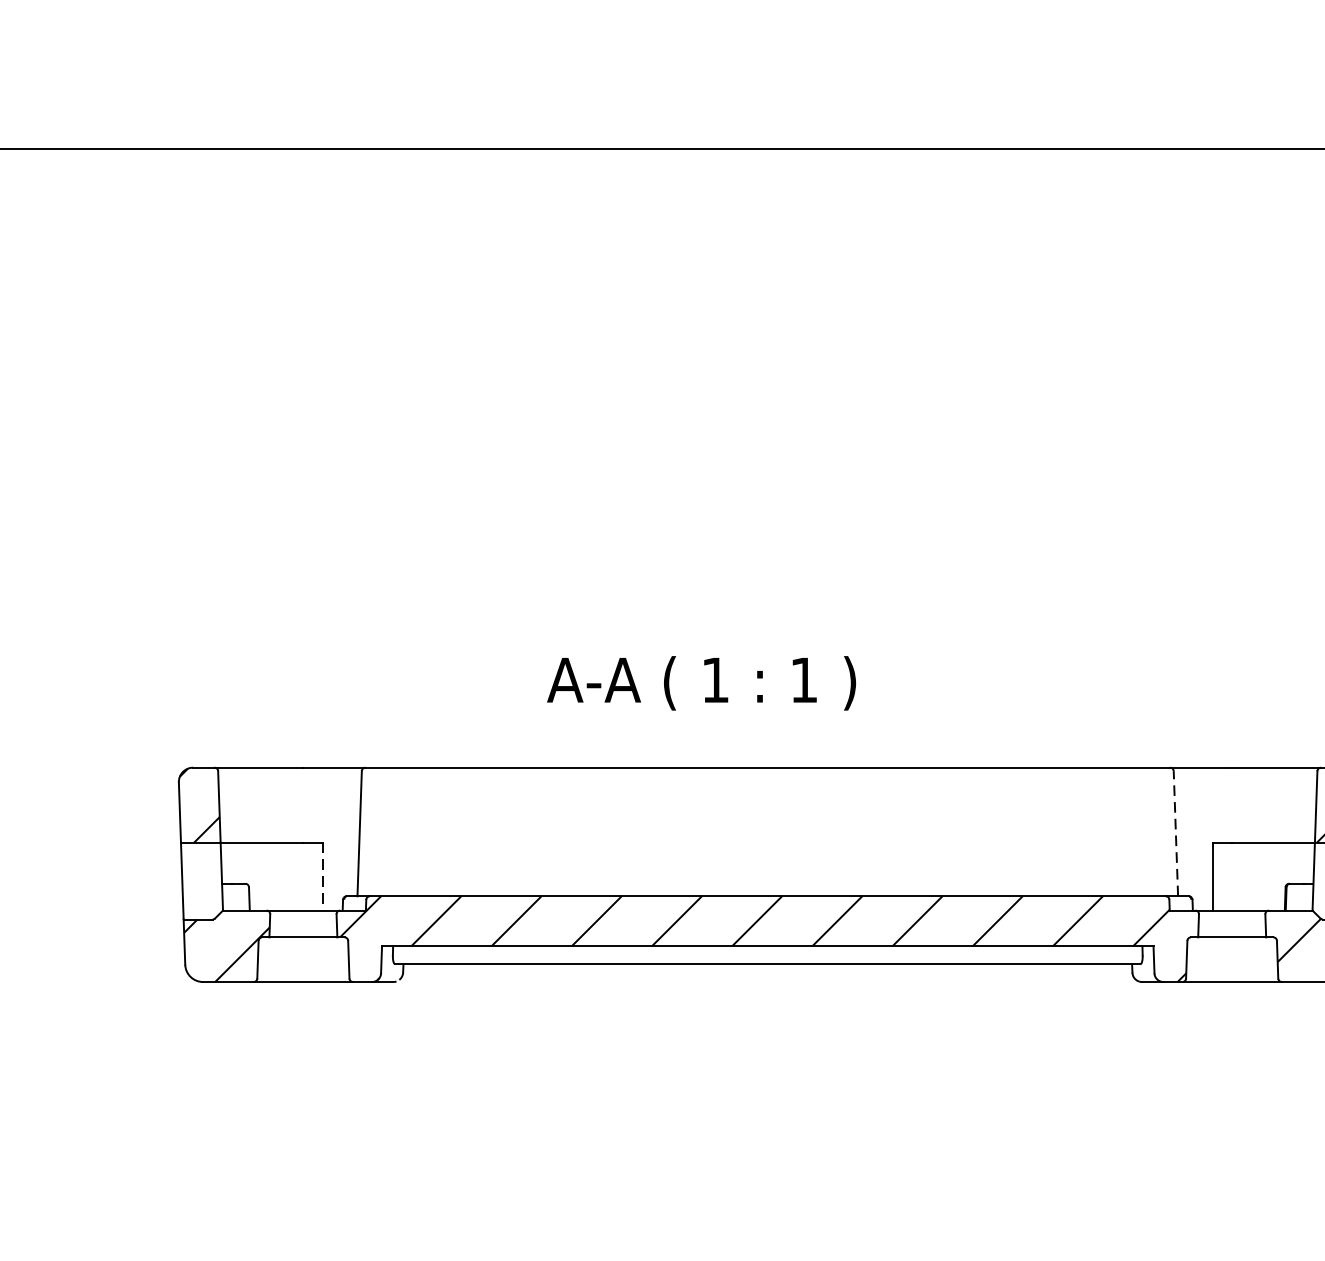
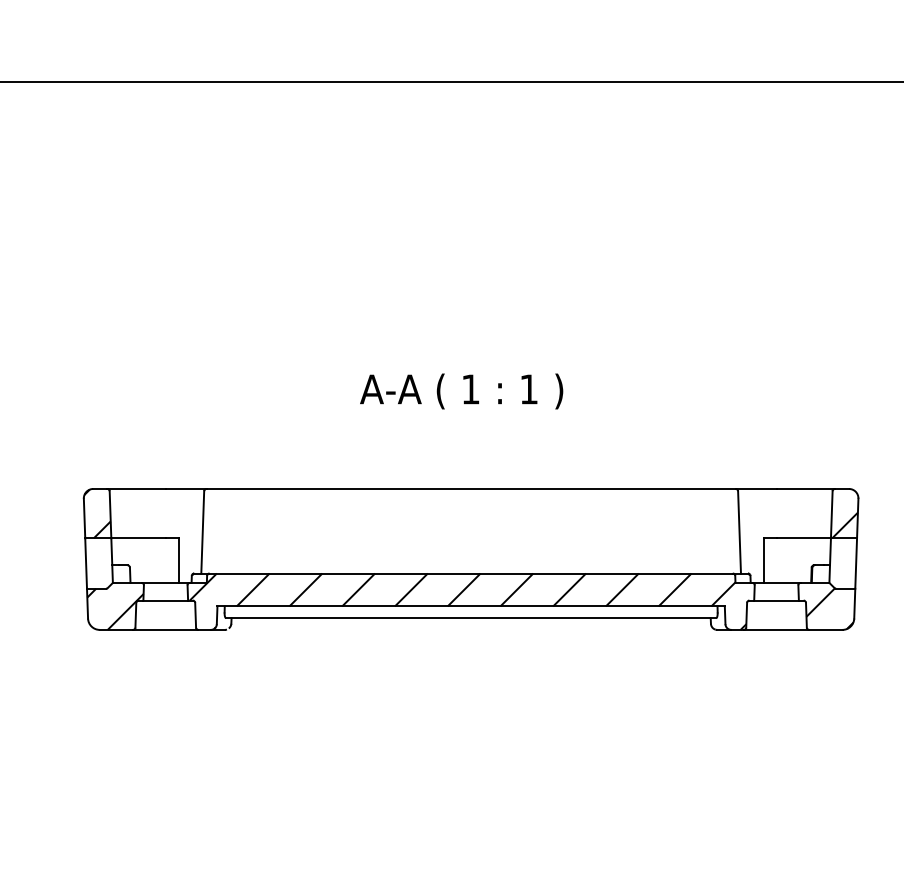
text: (701, 683) -> (461, 391), moved
line: (1175, 832) -> (739, 531), dashed -> solid
line: (322, 877) -> (178, 561), dashed -> solid

